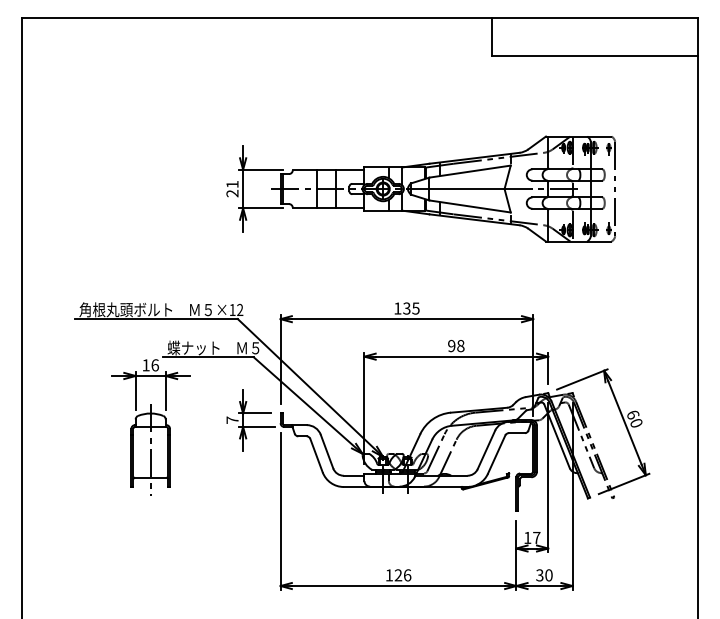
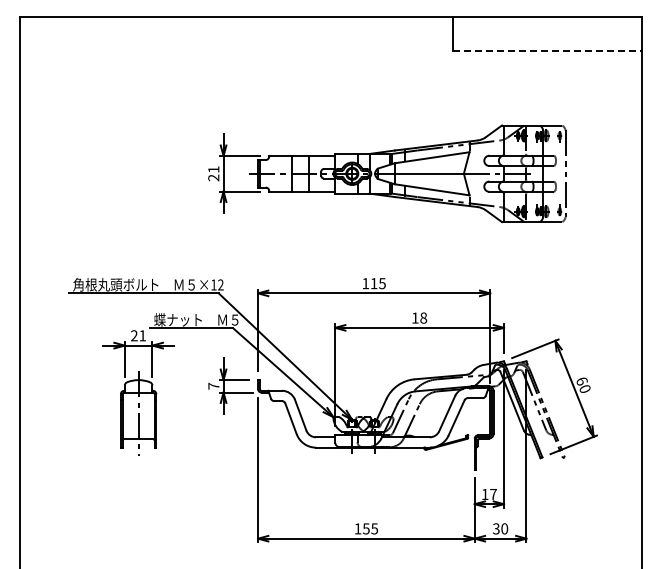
line: (595, 56) -> (547, 51), solid -> dashed
text: (406, 308) -> (373, 283), 135 -> 115
text: (451, 345) -> (415, 317), 98 -> 18
text: (150, 364) -> (138, 335), 16 -> 21
text: (402, 574) -> (370, 528), 126 -> 155

